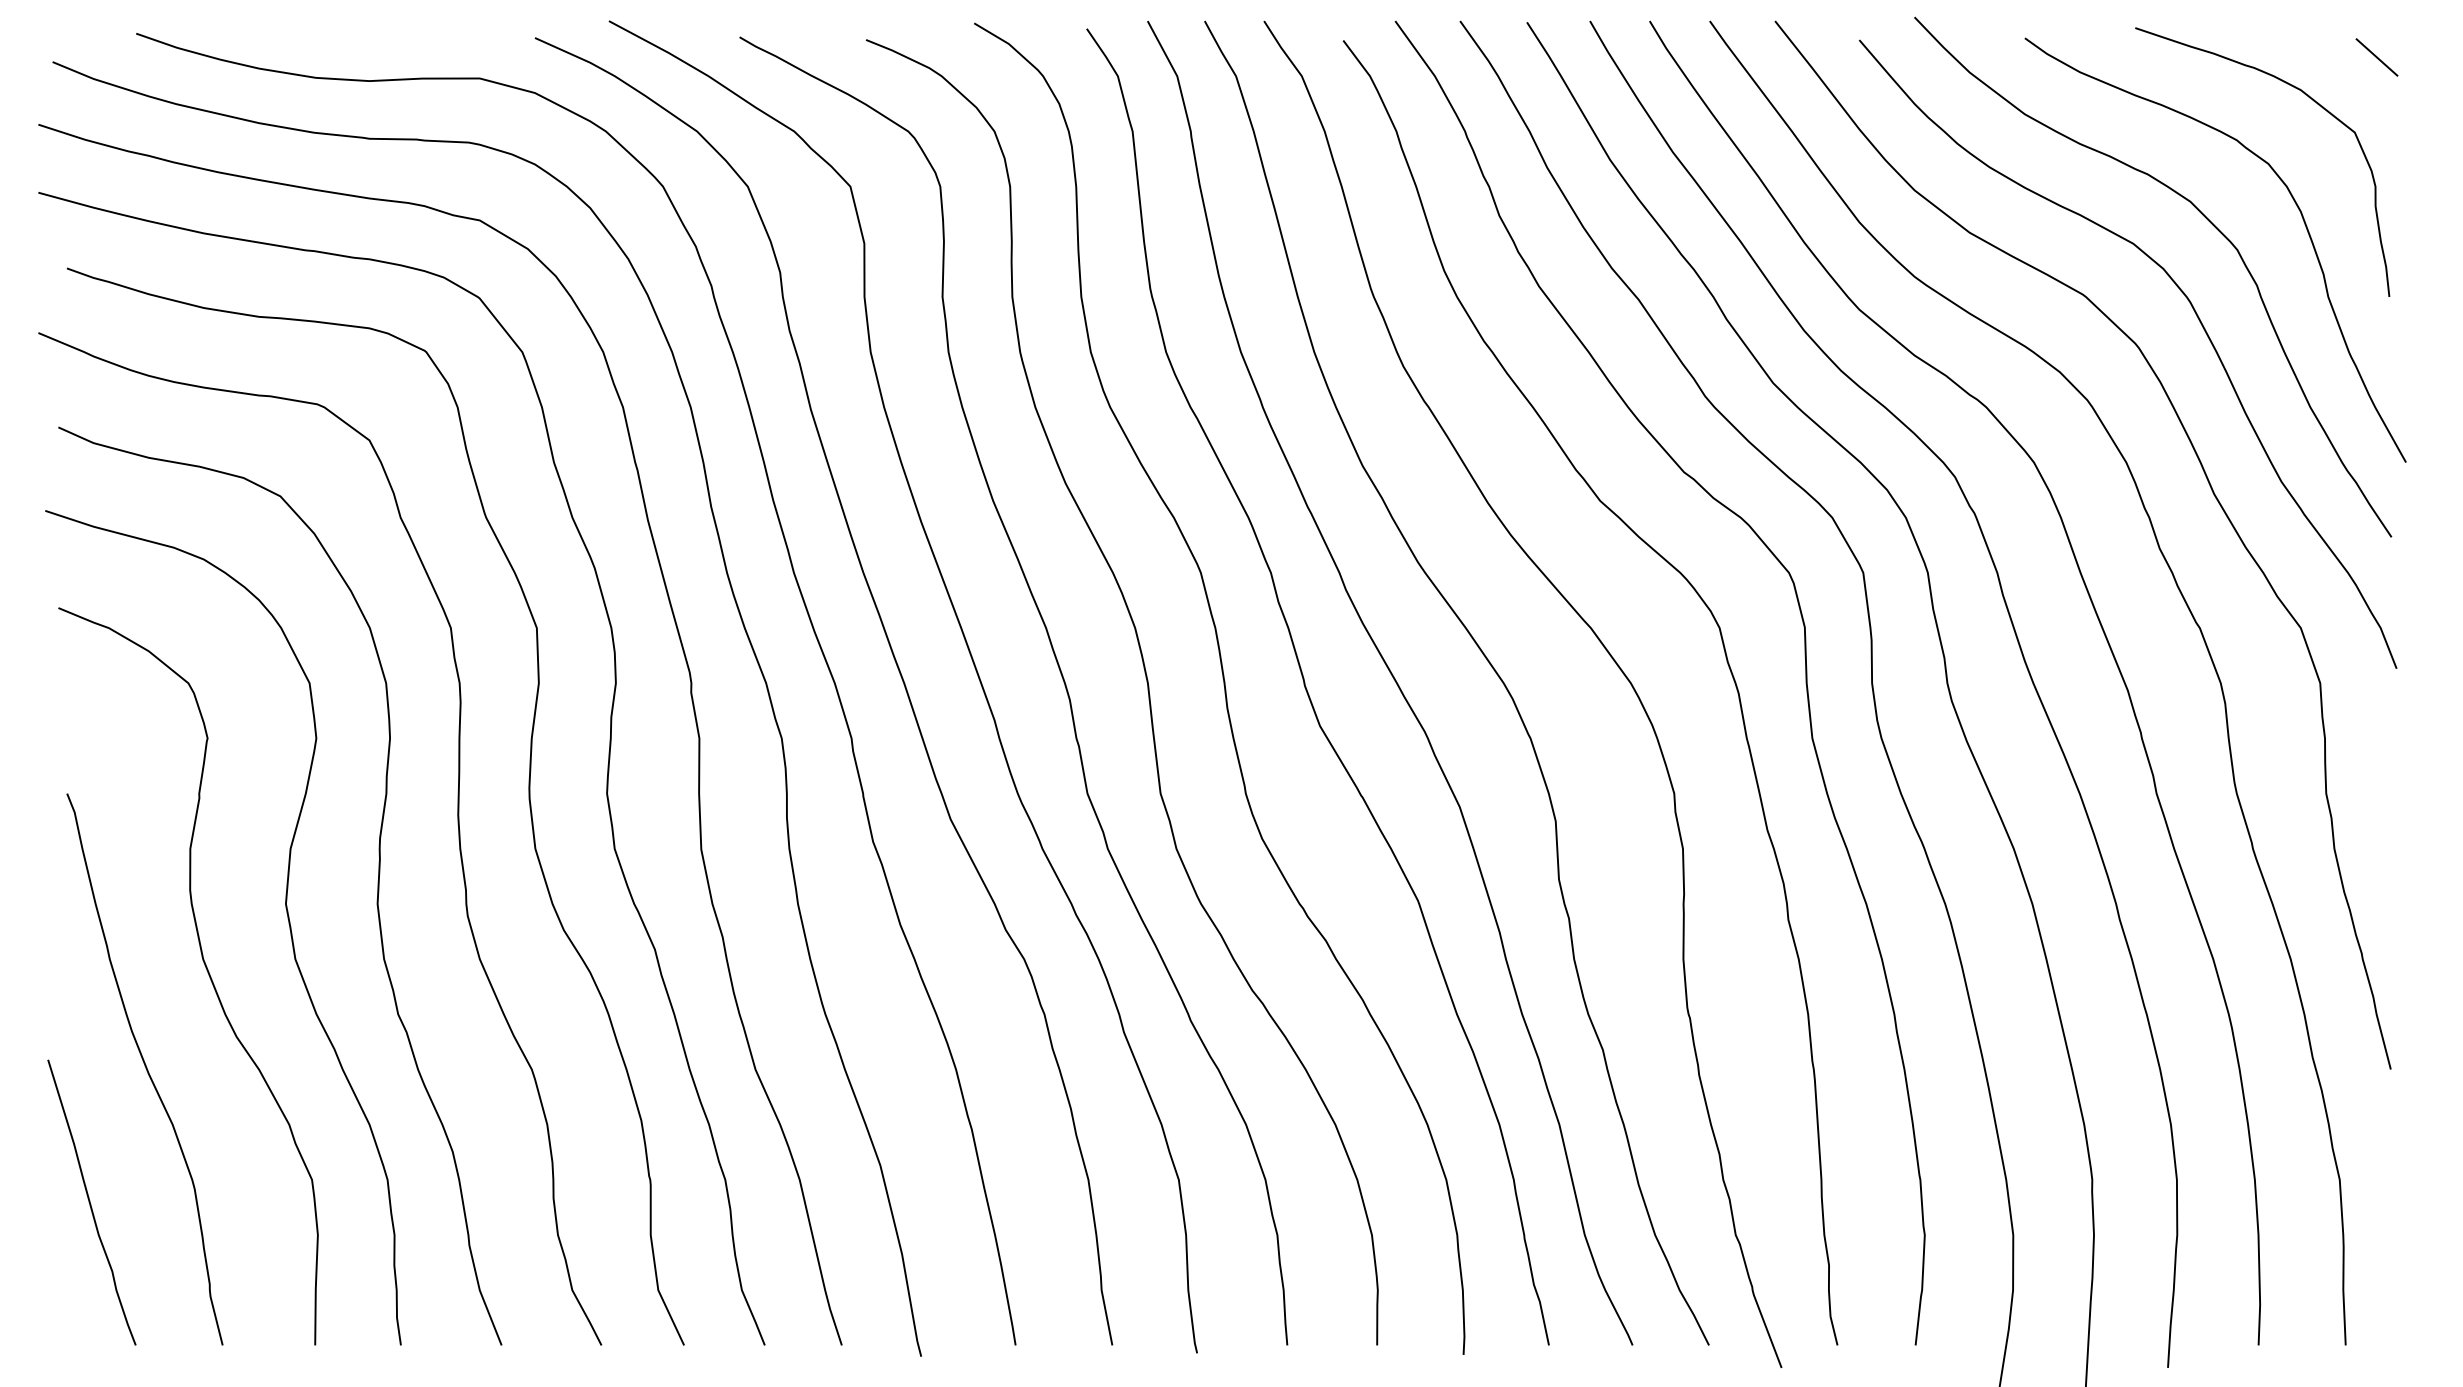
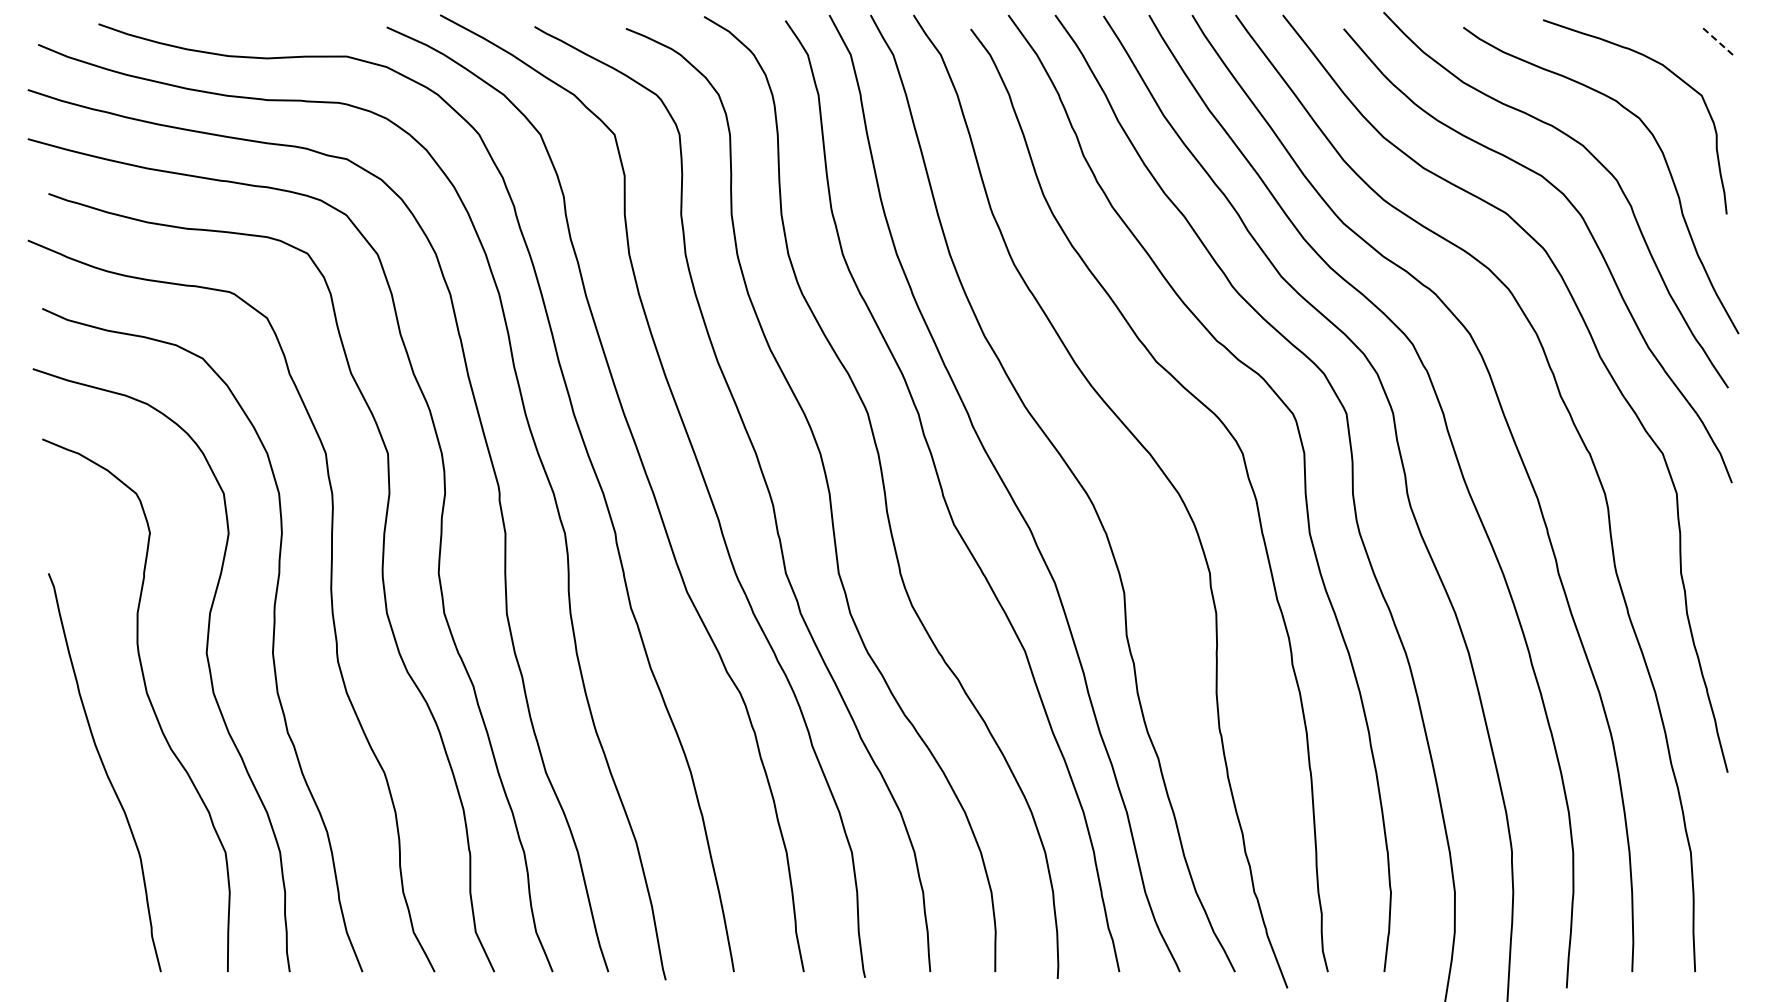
line: (2376, 57) -> (1717, 41), solid -> dashed
curve: (90, 1202) -> (65, 868), removed

